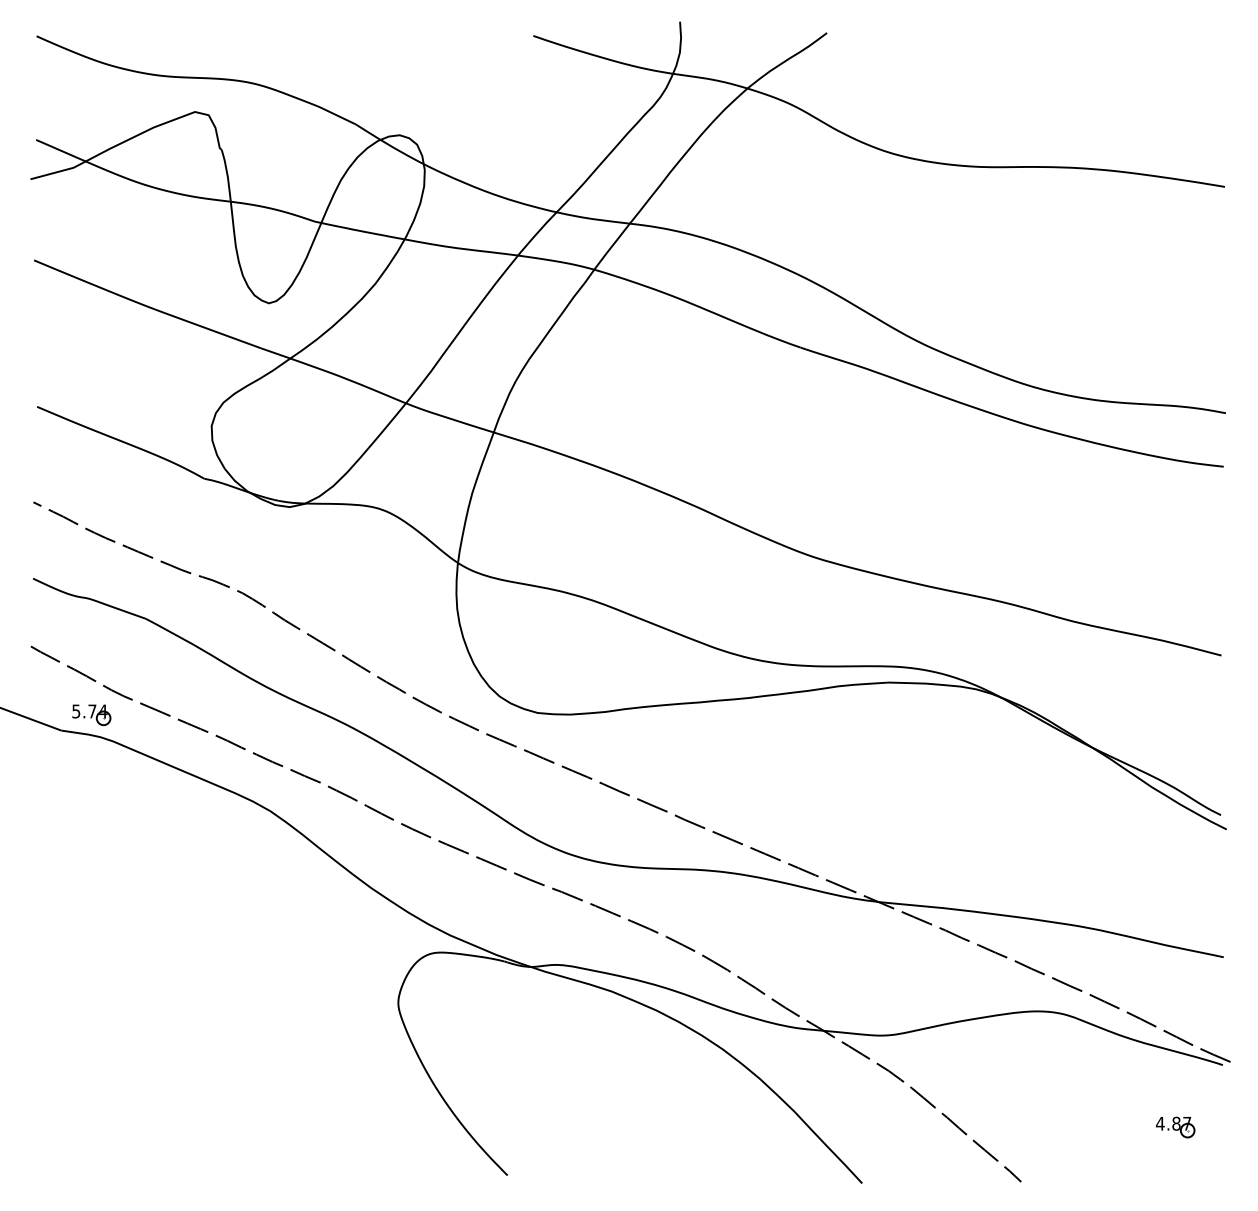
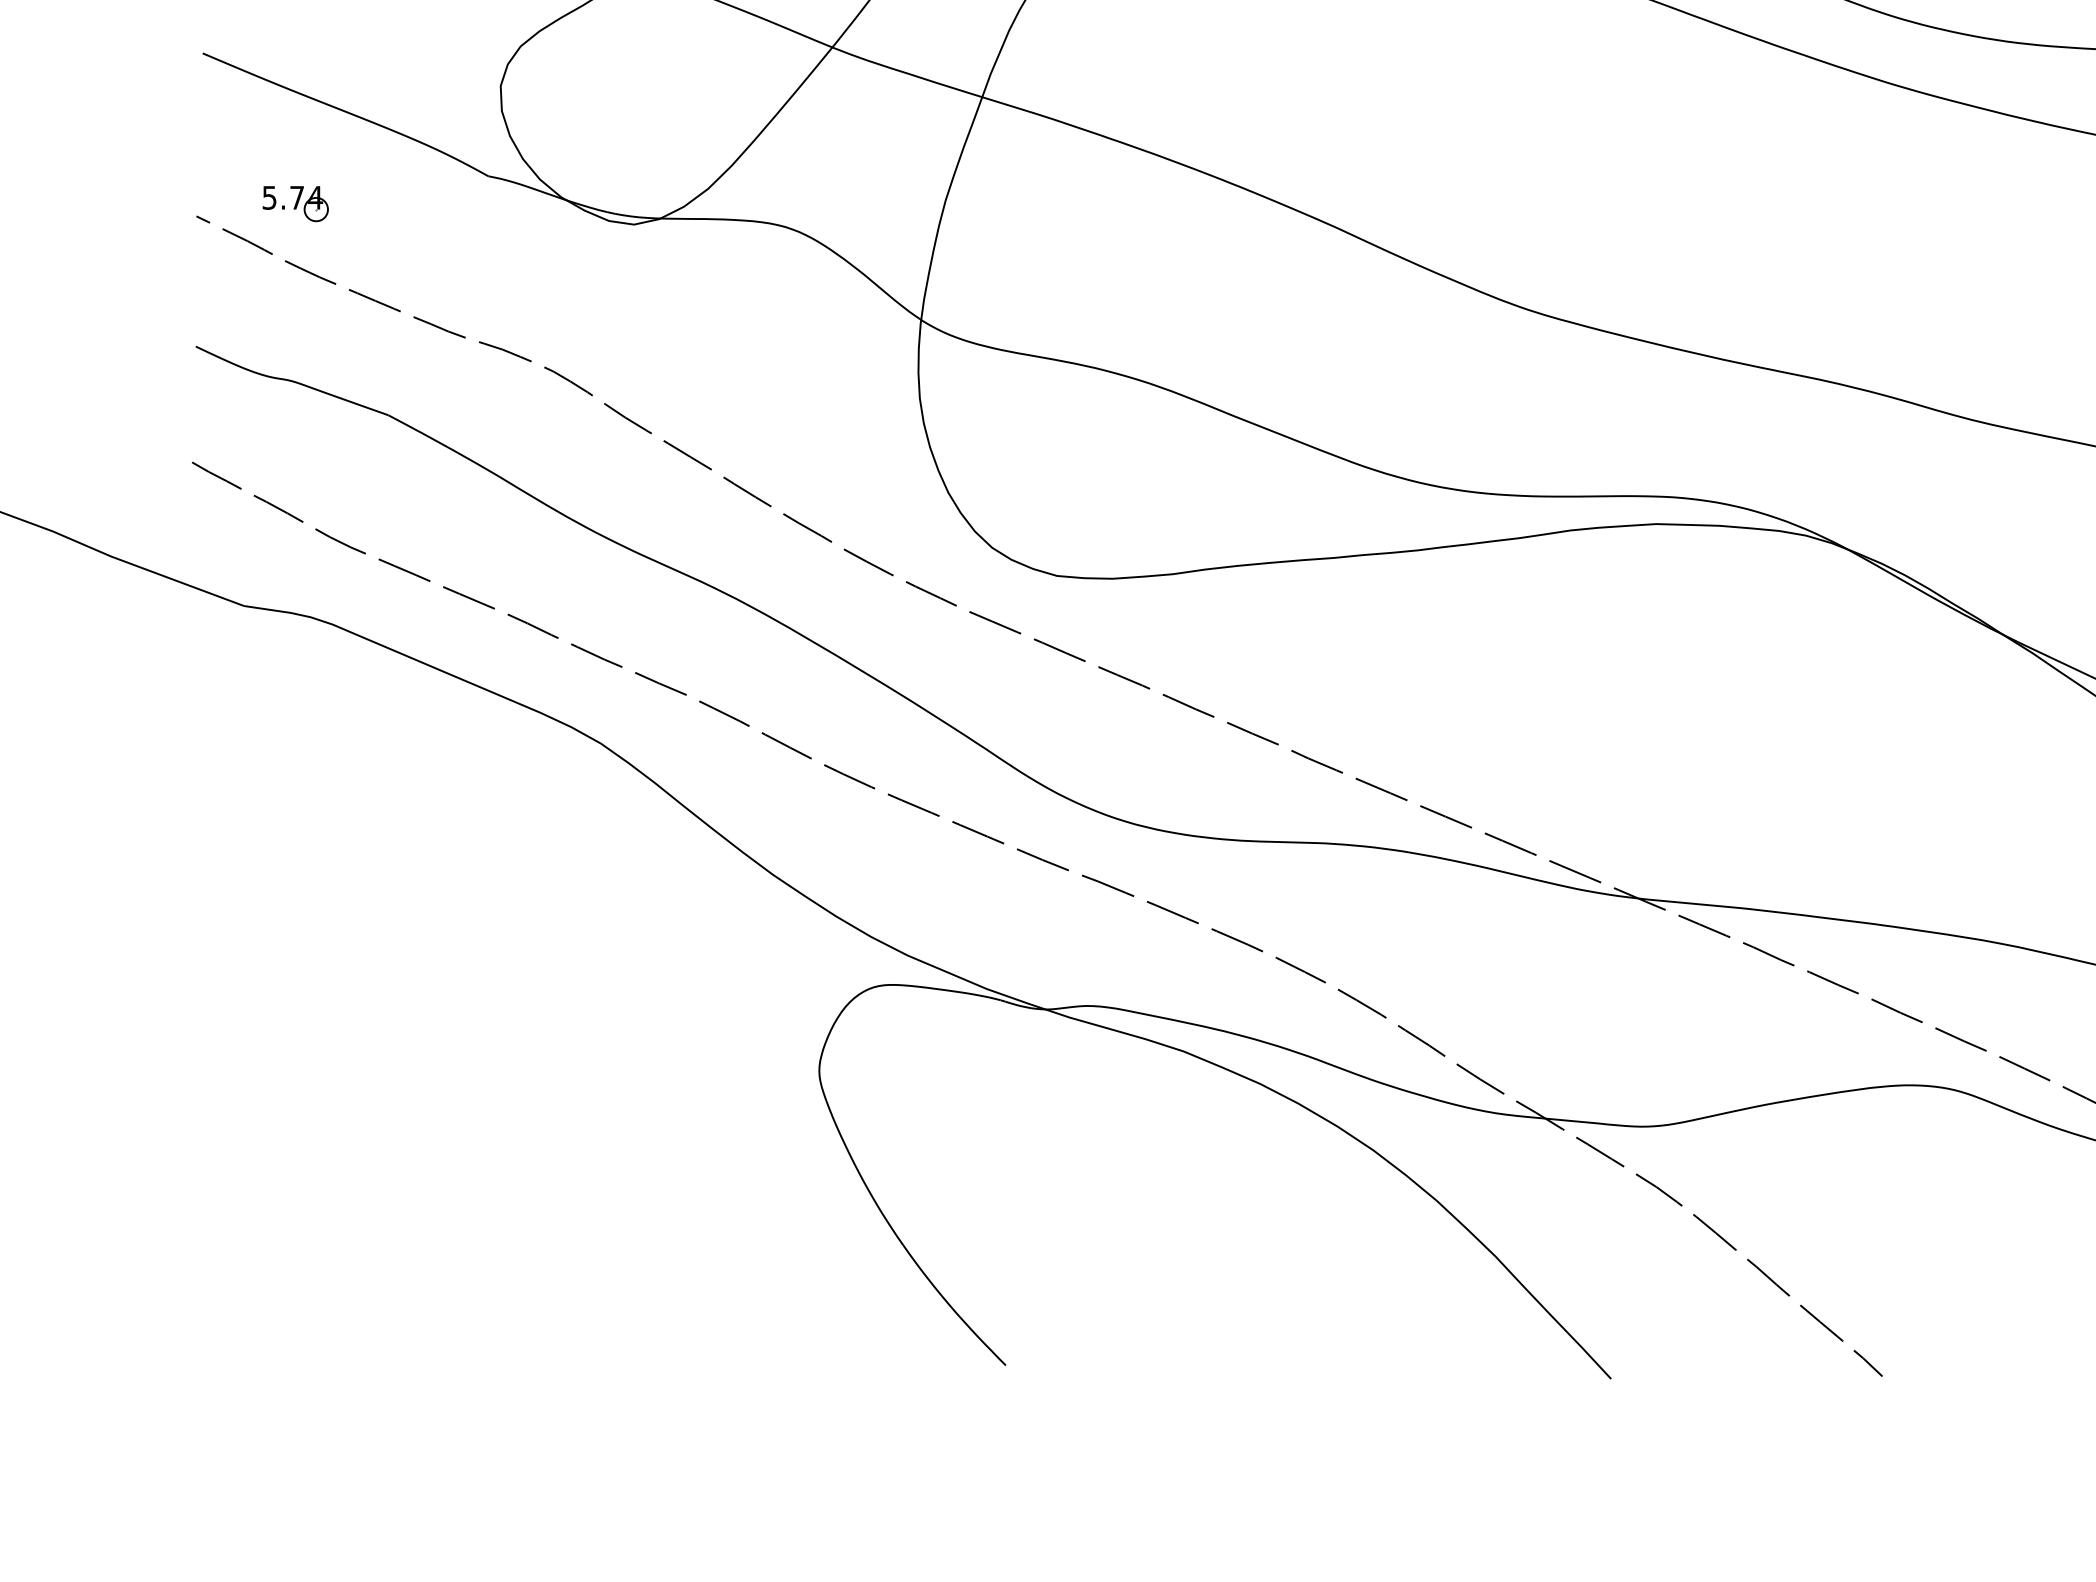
part: (91, 714) -> (295, 203), moved

